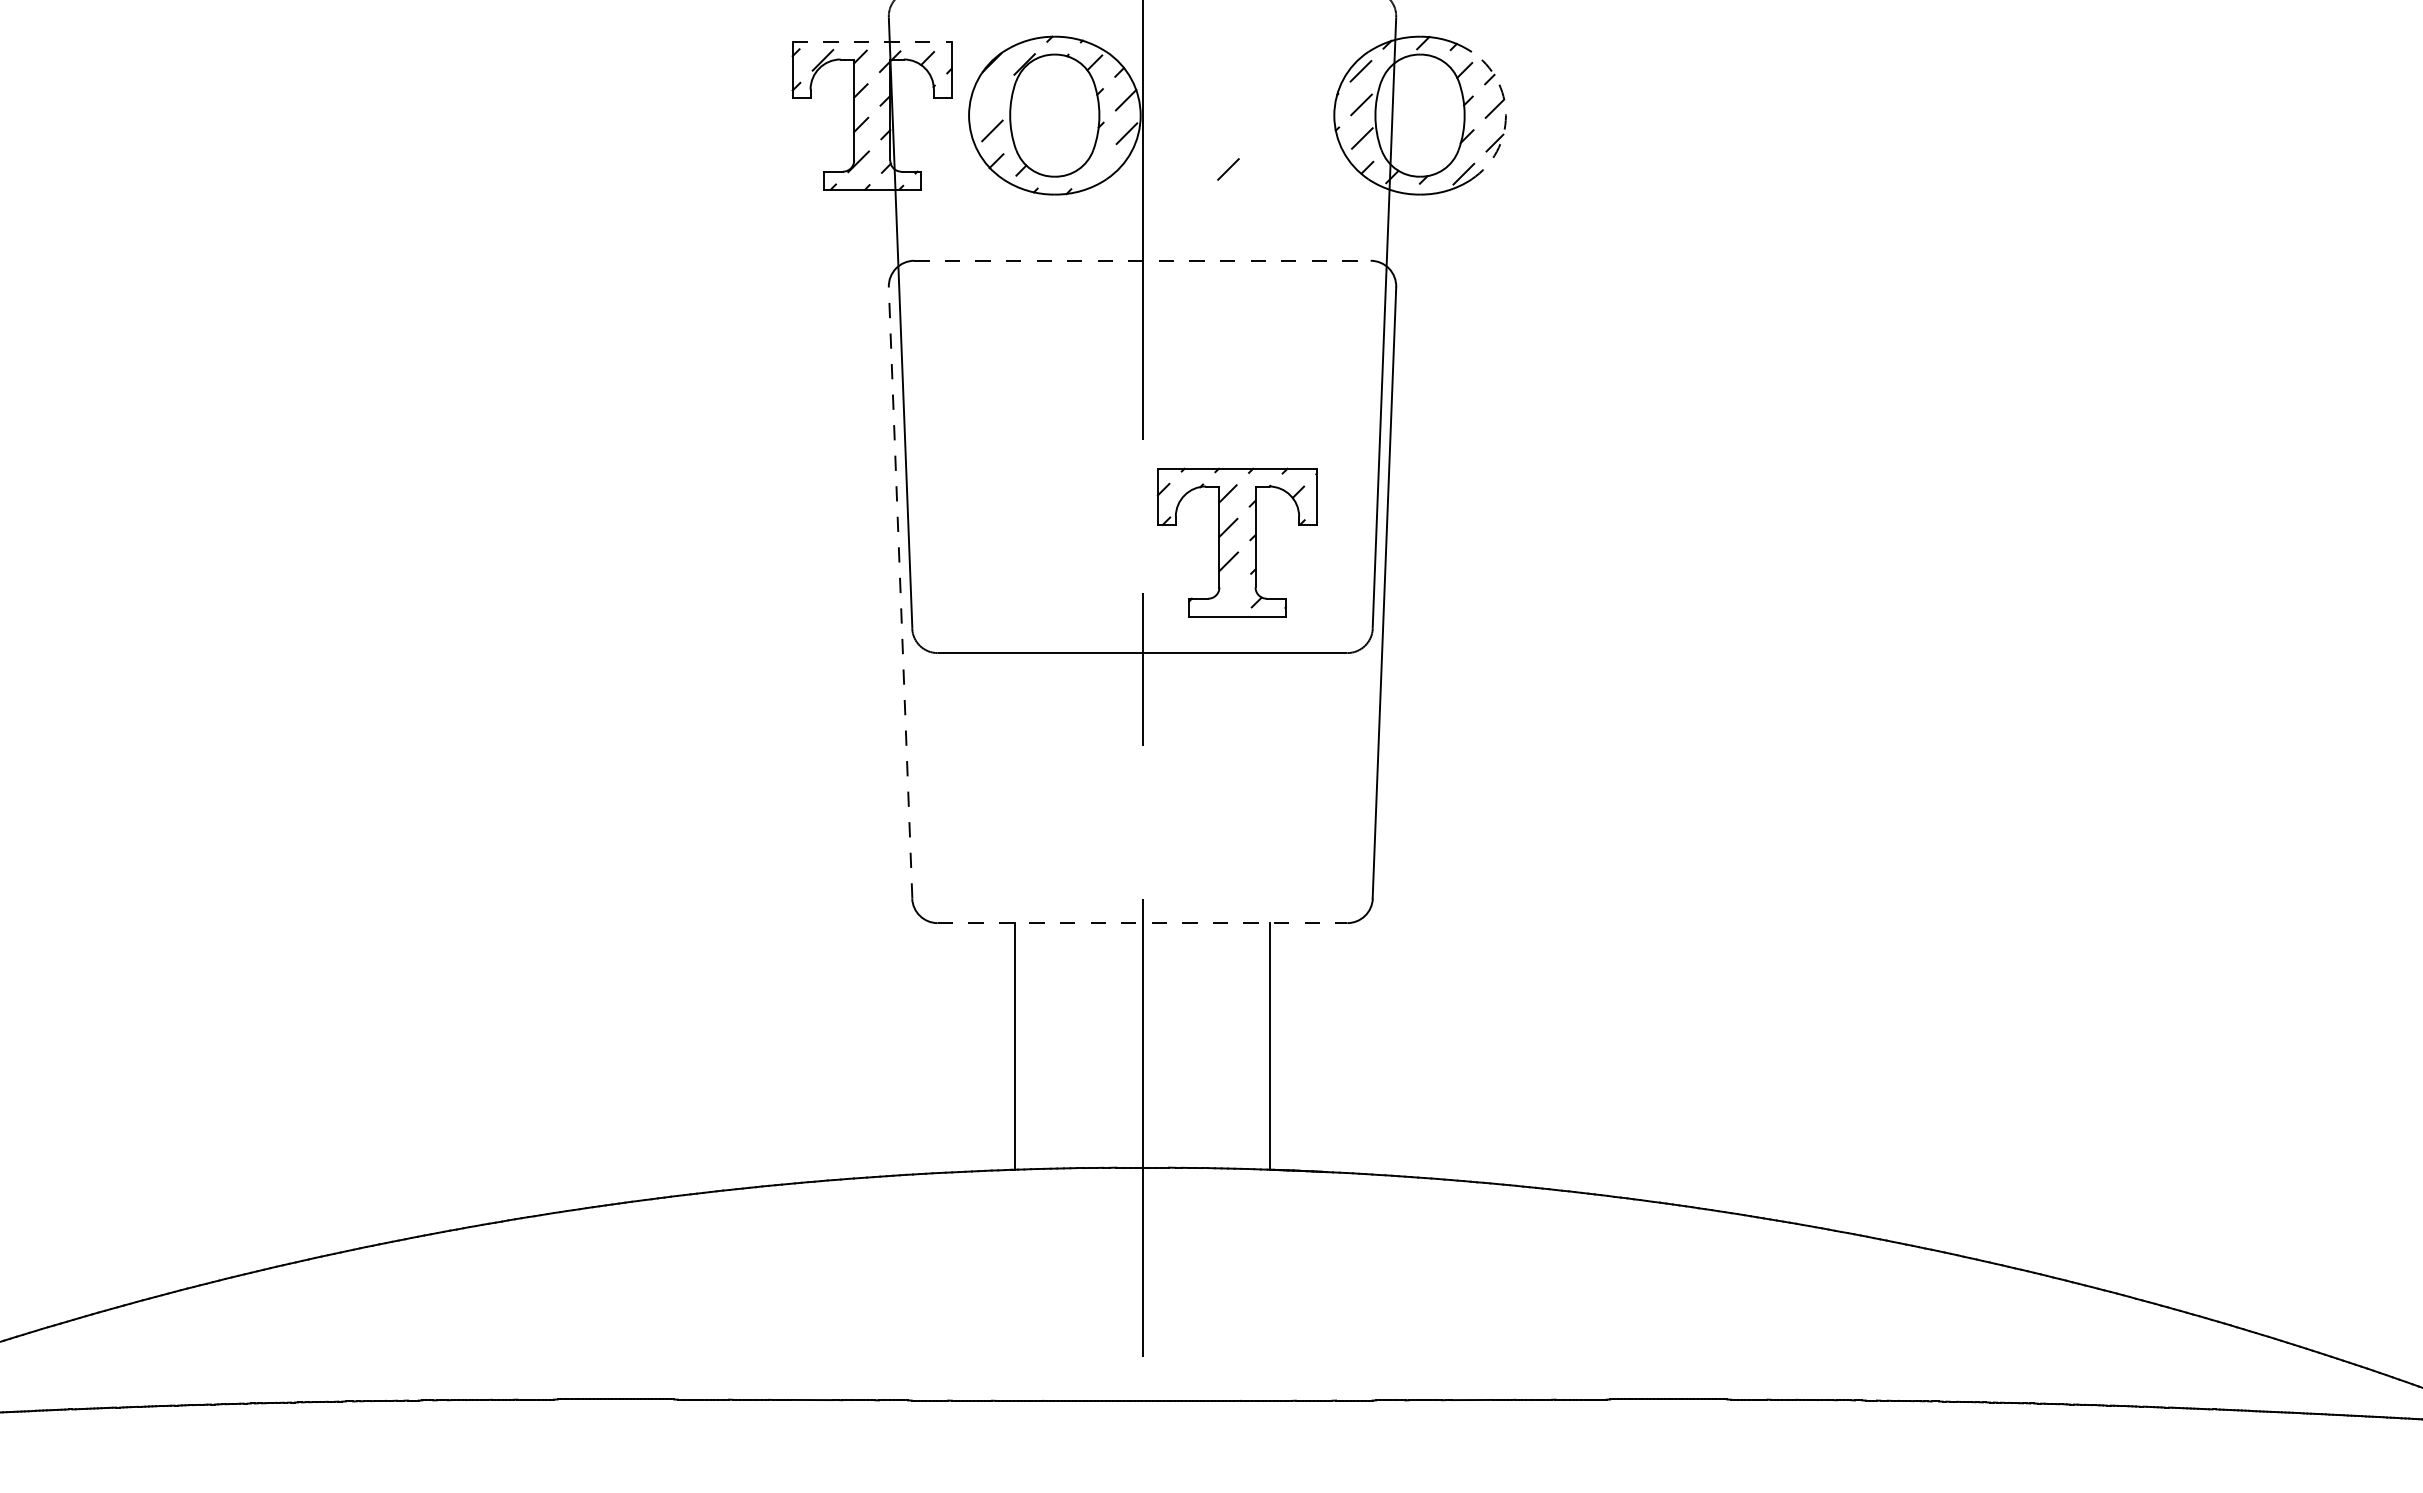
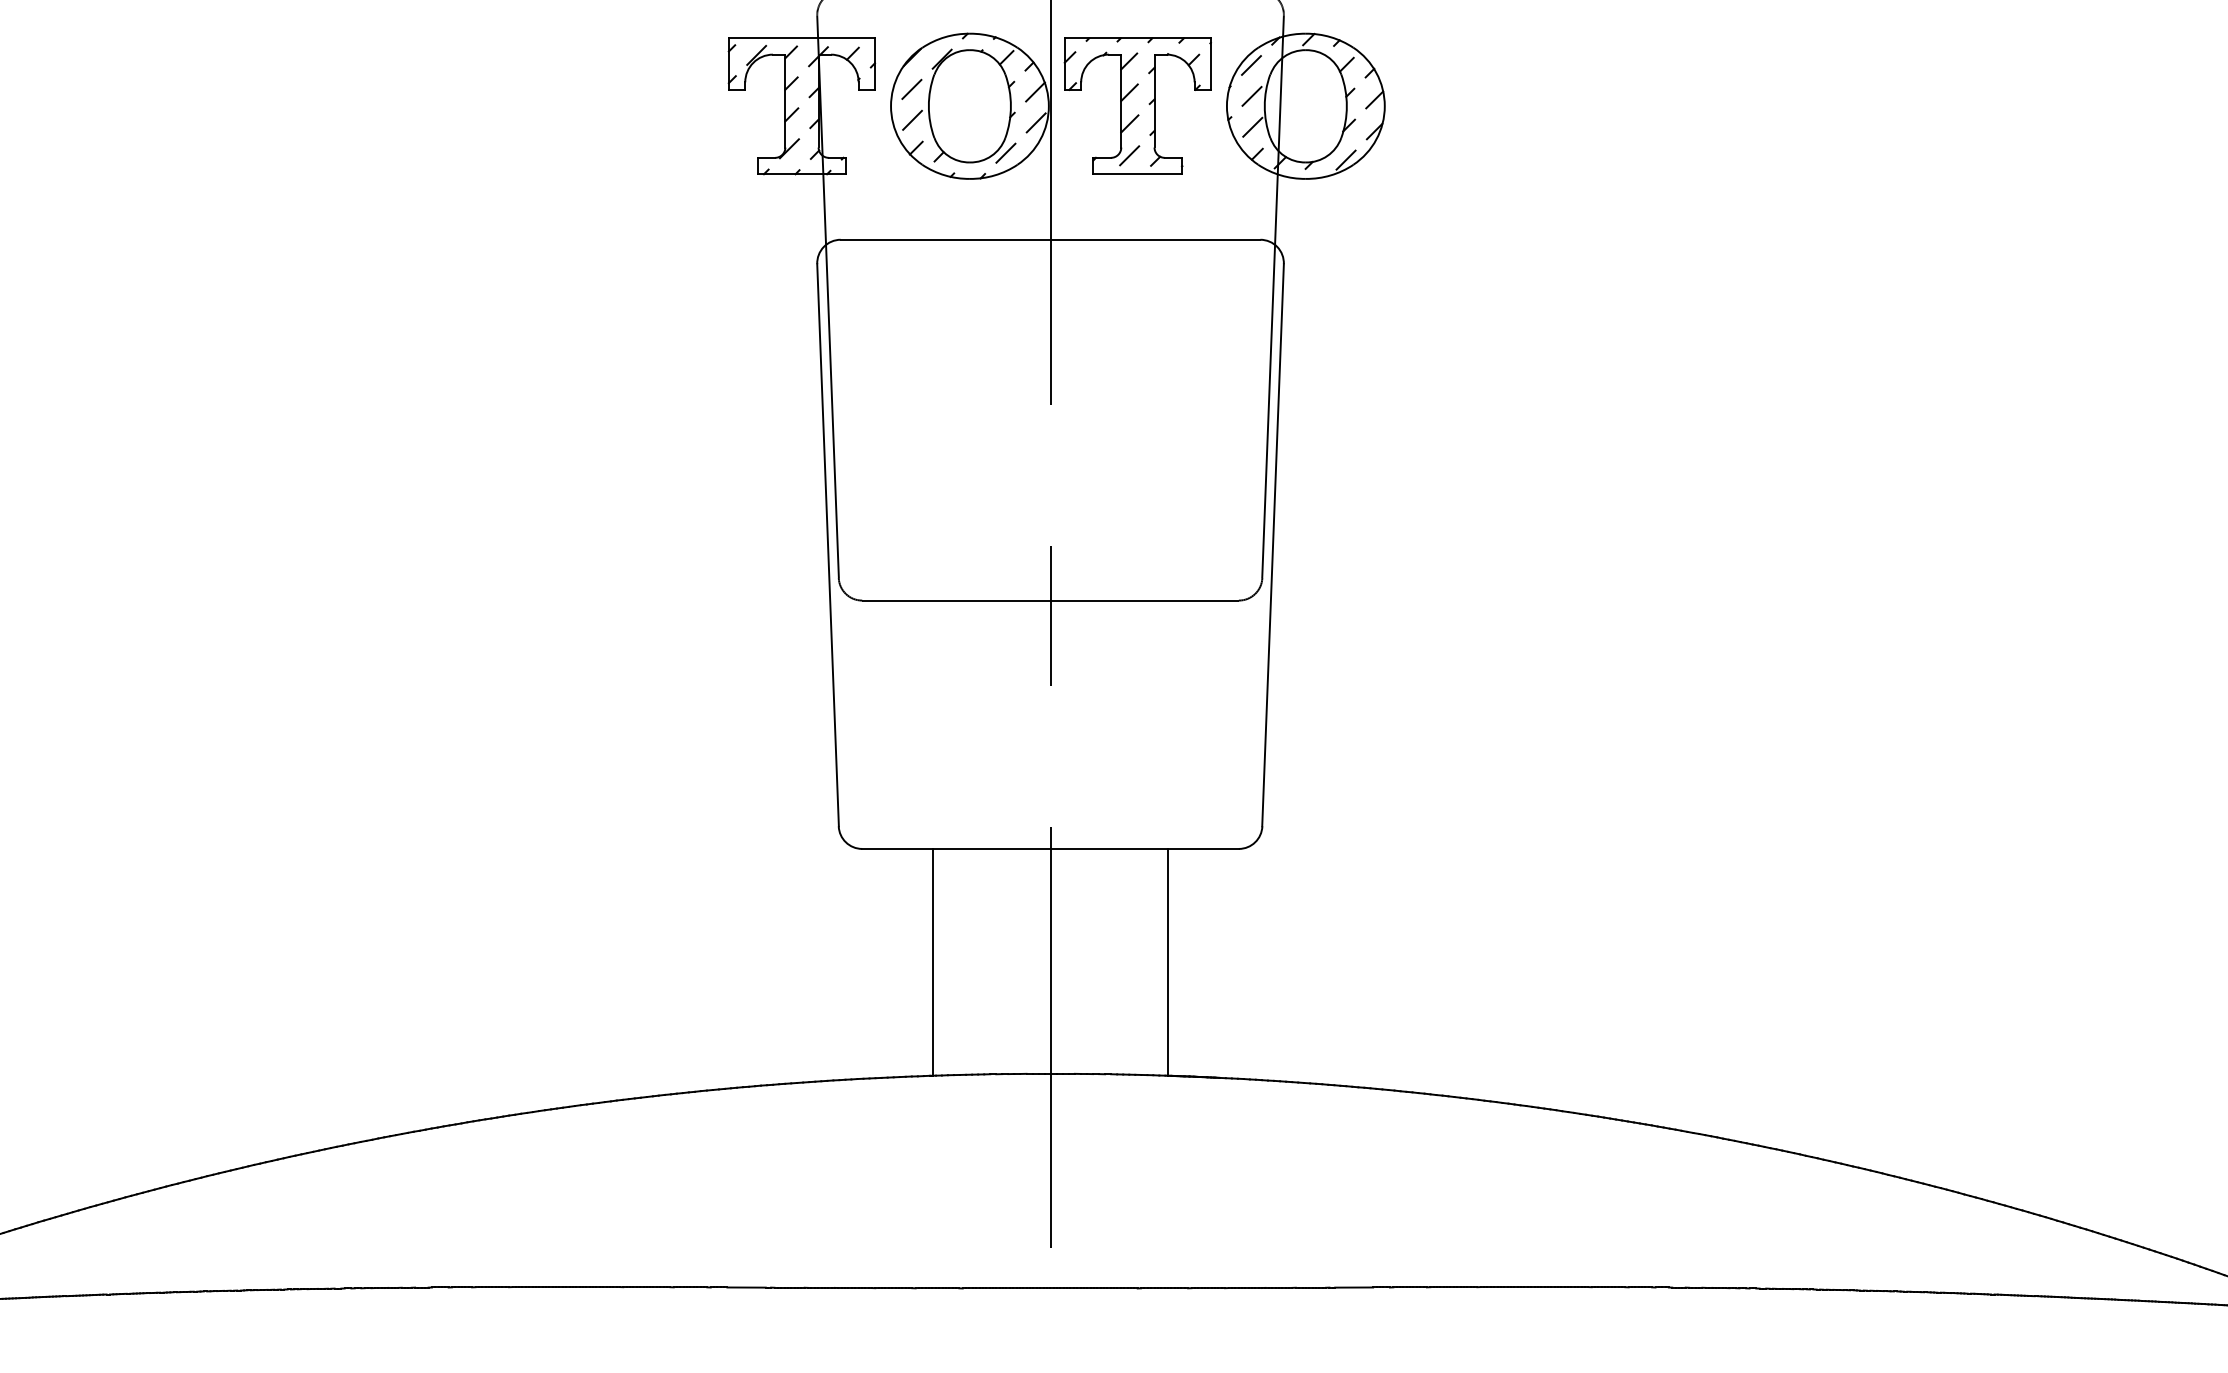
line: (872, 41) -> (802, 38), dashed -> solid
line: (991, 97) -> (911, 89), added
arc: (1505, 115) -> (1384, 106), dashed -> solid
line: (1093, 166) -> (1005, 153), added
line: (1143, 260) -> (1051, 239), dashed -> solid
part: (1236, 542) -> (1136, 106), moved
line: (900, 592) -> (827, 544), dashed -> solid
line: (1142, 923) -> (1050, 849), dashed -> solid

